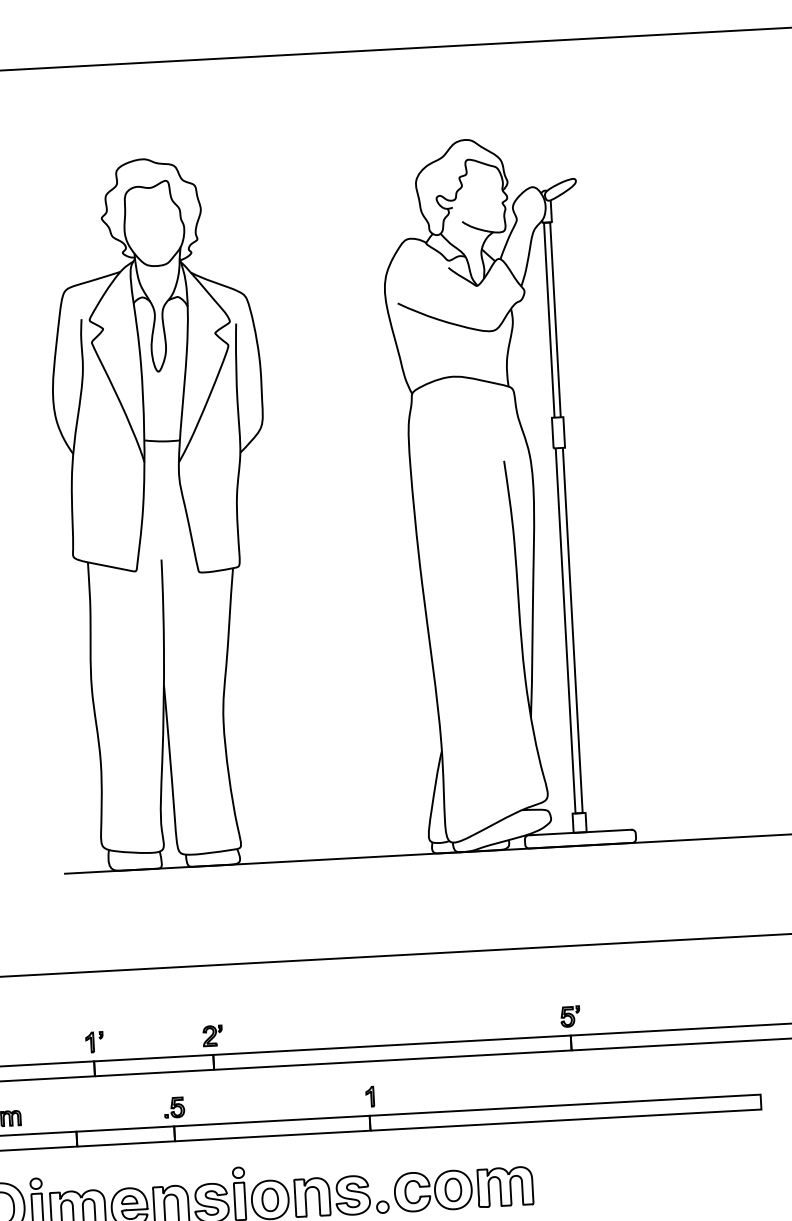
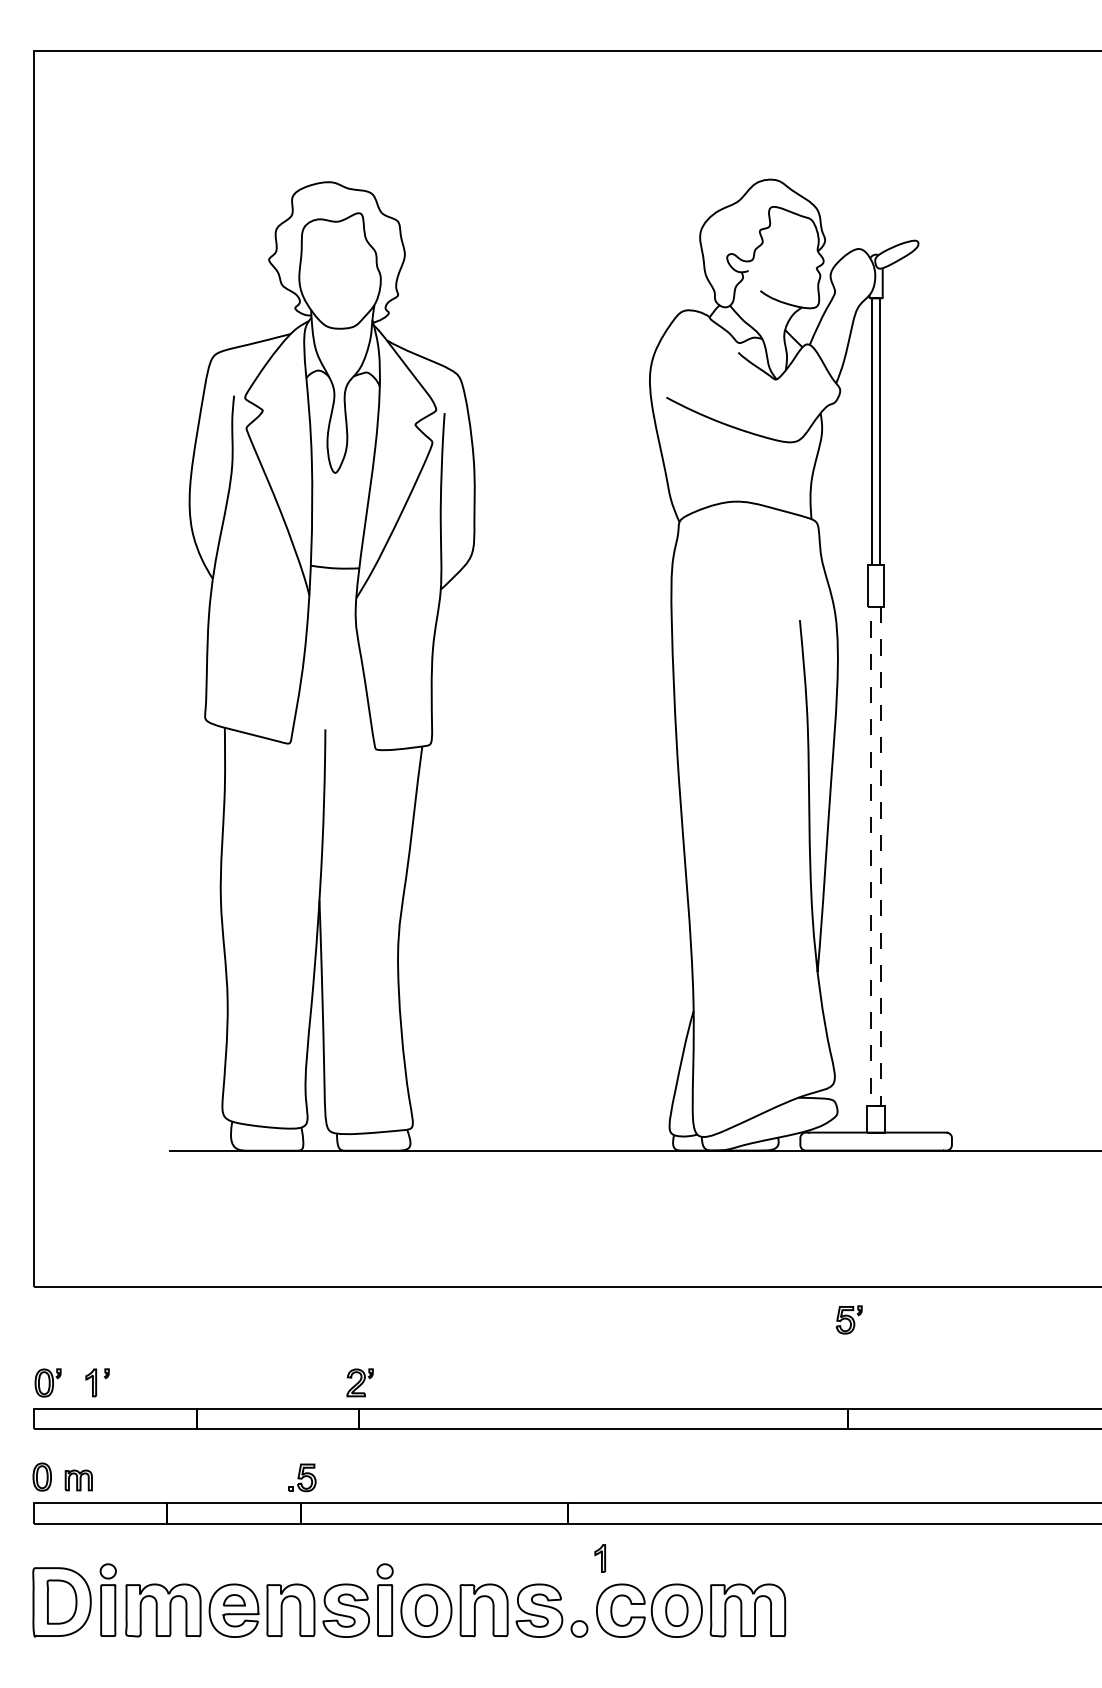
line: (579, 813) -> (876, 1106), solid -> dashed
part: (570, 1016) -> (849, 1319), moved
part: (94, 1042) -> (97, 1382), moved
part: (369, 1096) -> (599, 1558), moved

